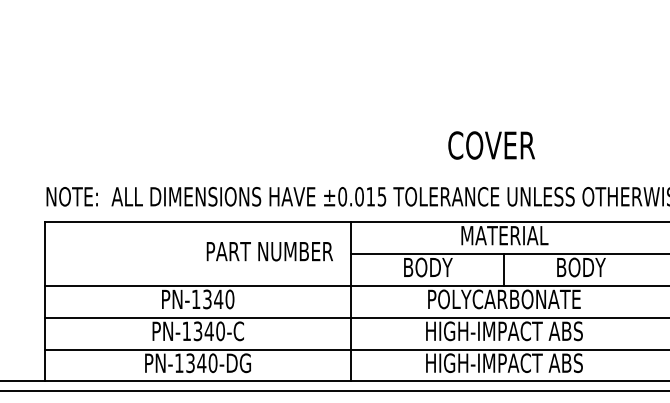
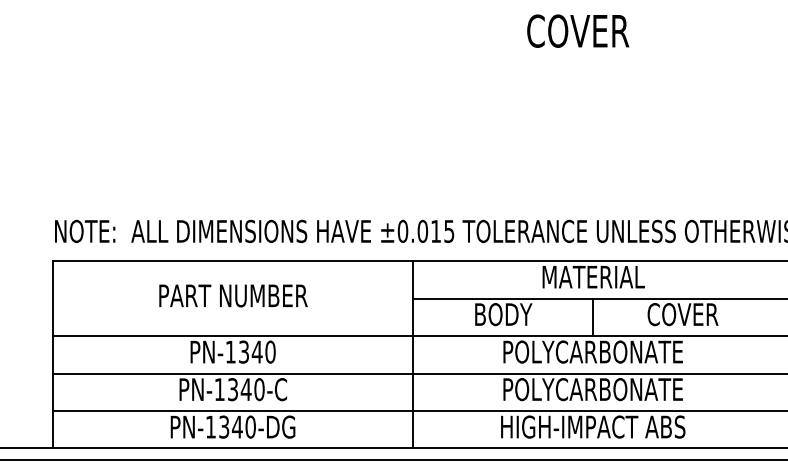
text: (491, 144) -> (578, 30), moved
text: (269, 251) -> (233, 295), moved
text: (580, 267) -> (682, 314), BODY -> COVER
text: (504, 331) -> (593, 389), HIGH-IMPACT ABS -> POLYCARBONATE

